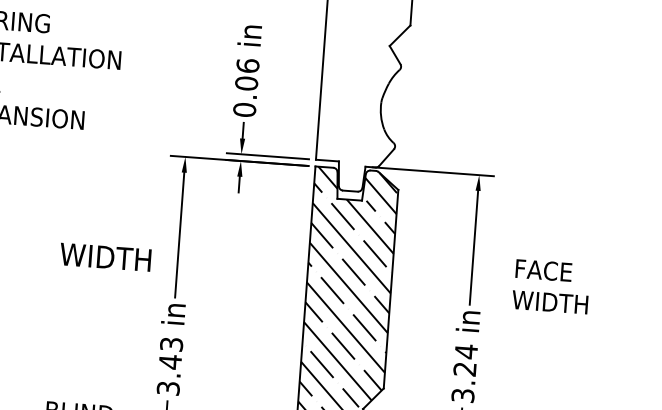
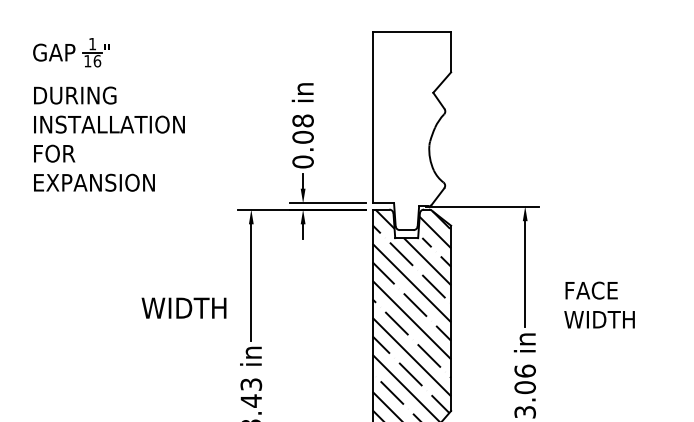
text: (247, 65) -> (302, 120), 0.06 -> 0.08
text: (464, 360) -> (524, 379), 3.24 -> 3.06

